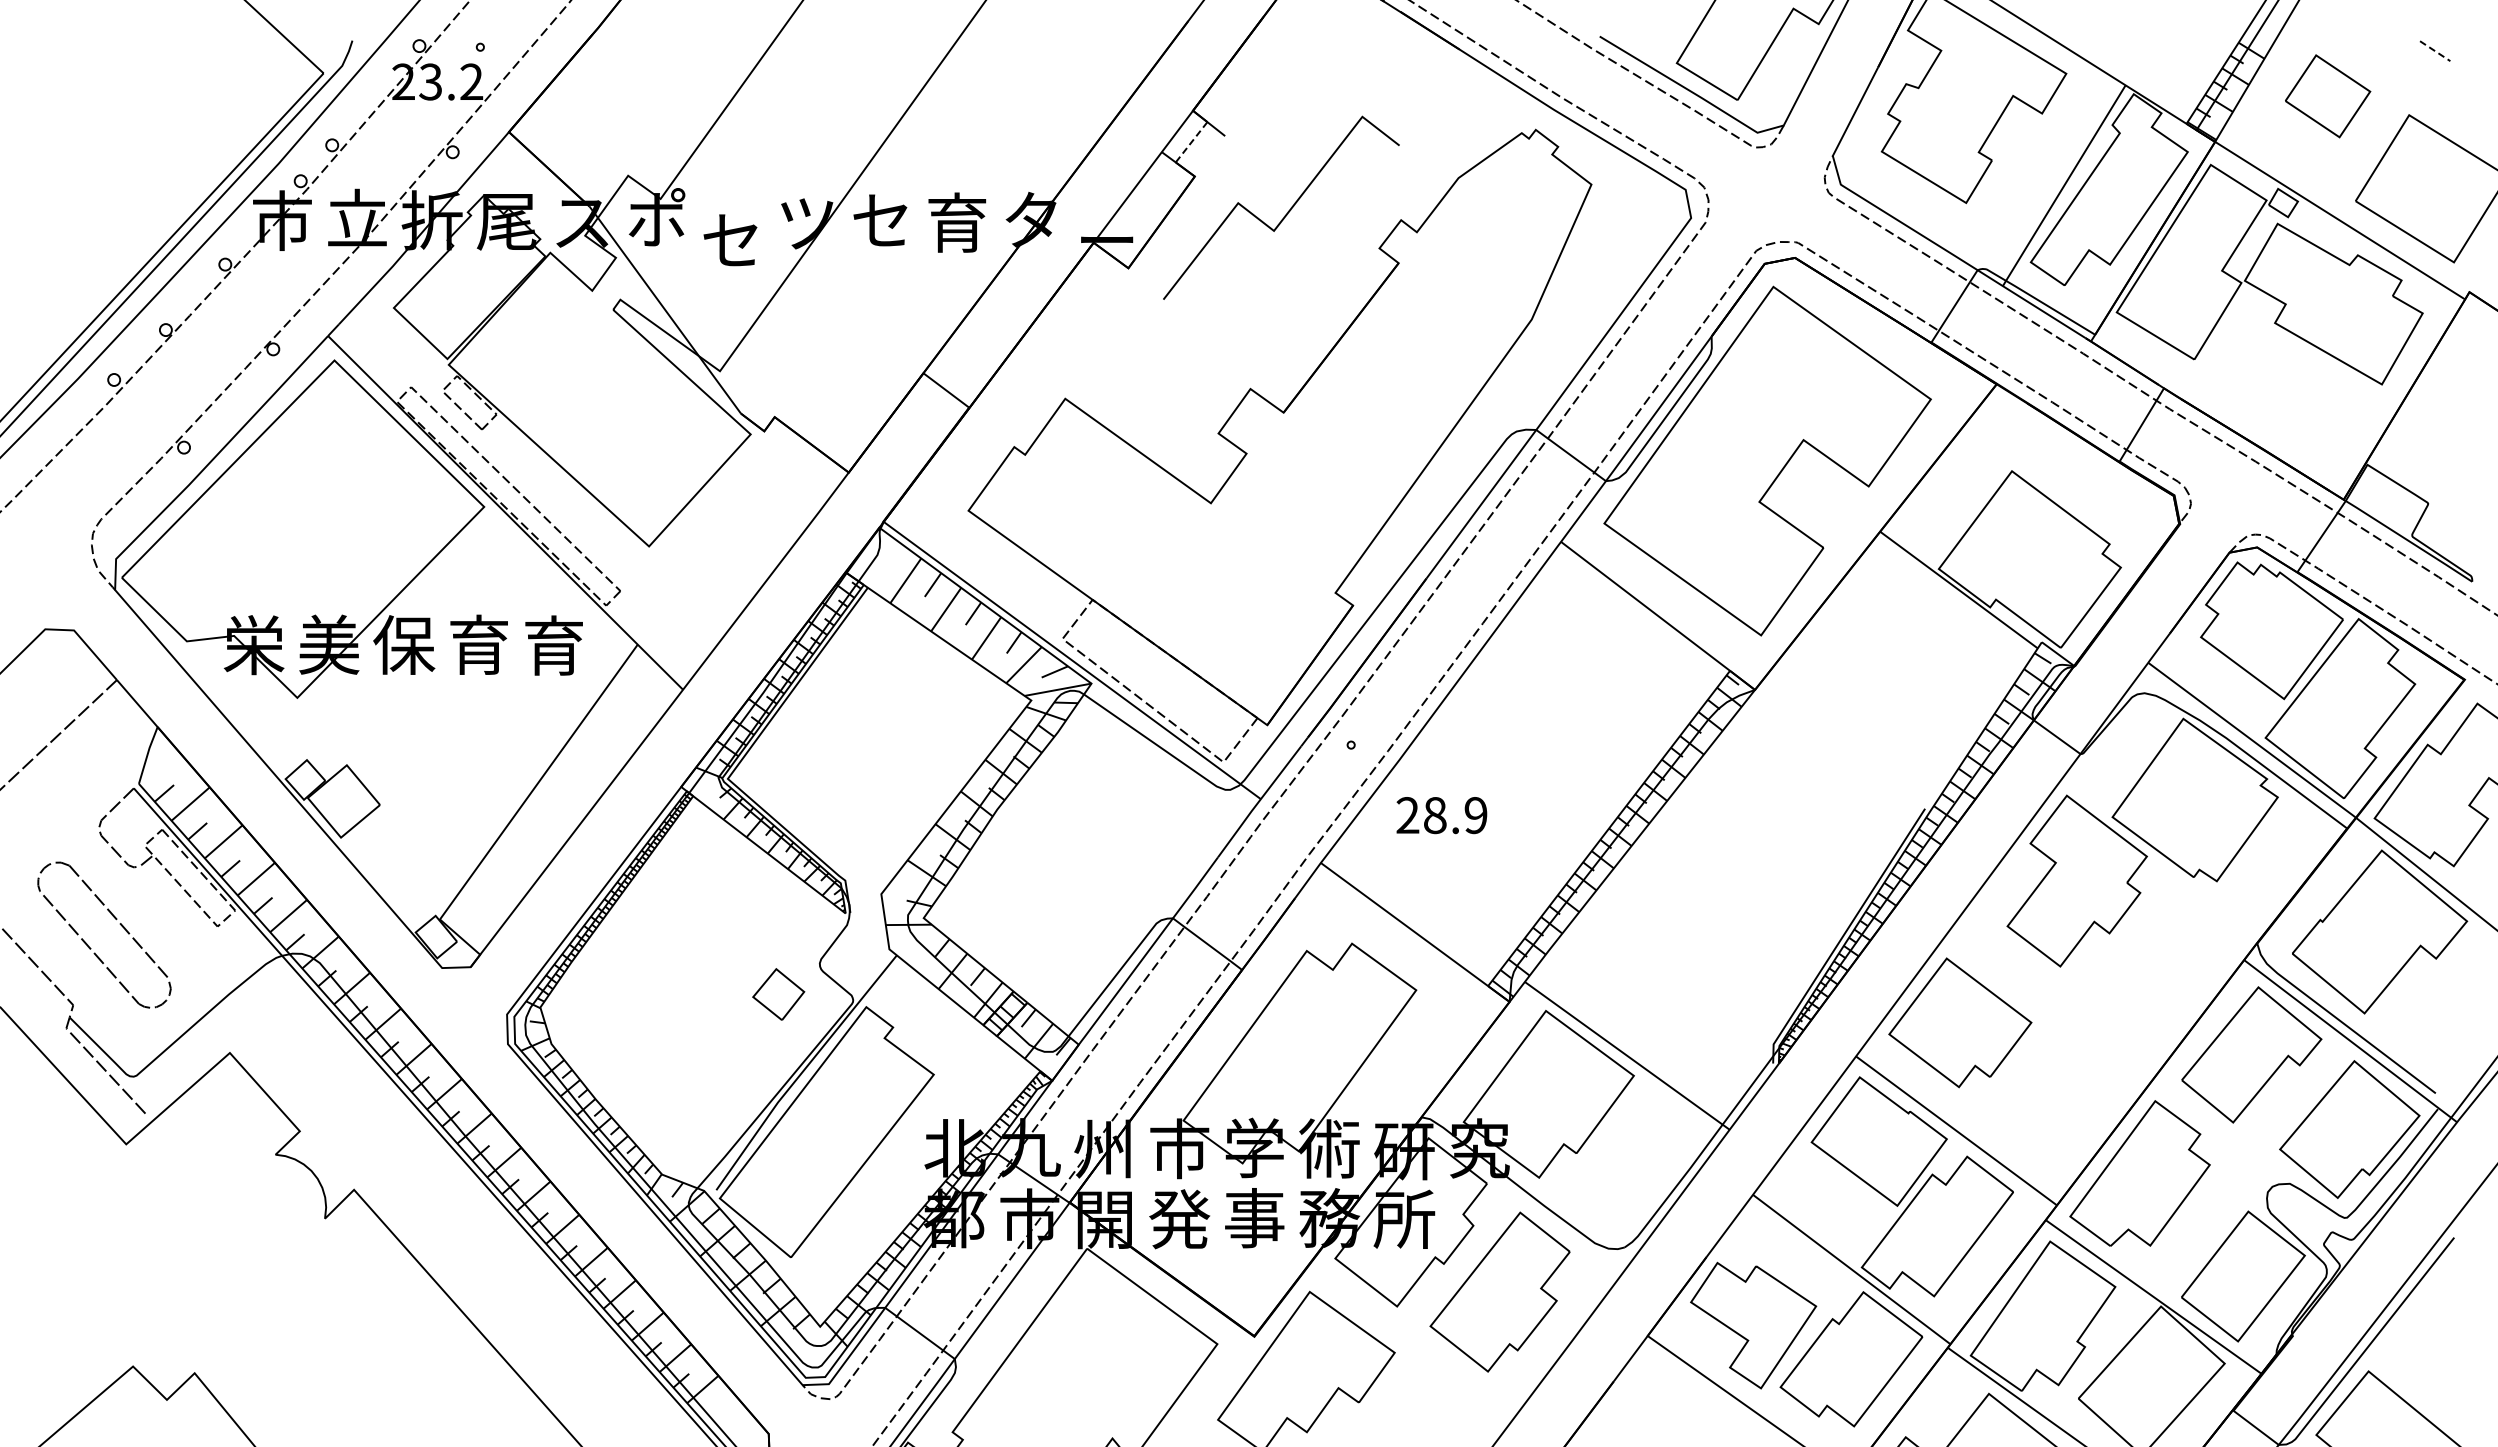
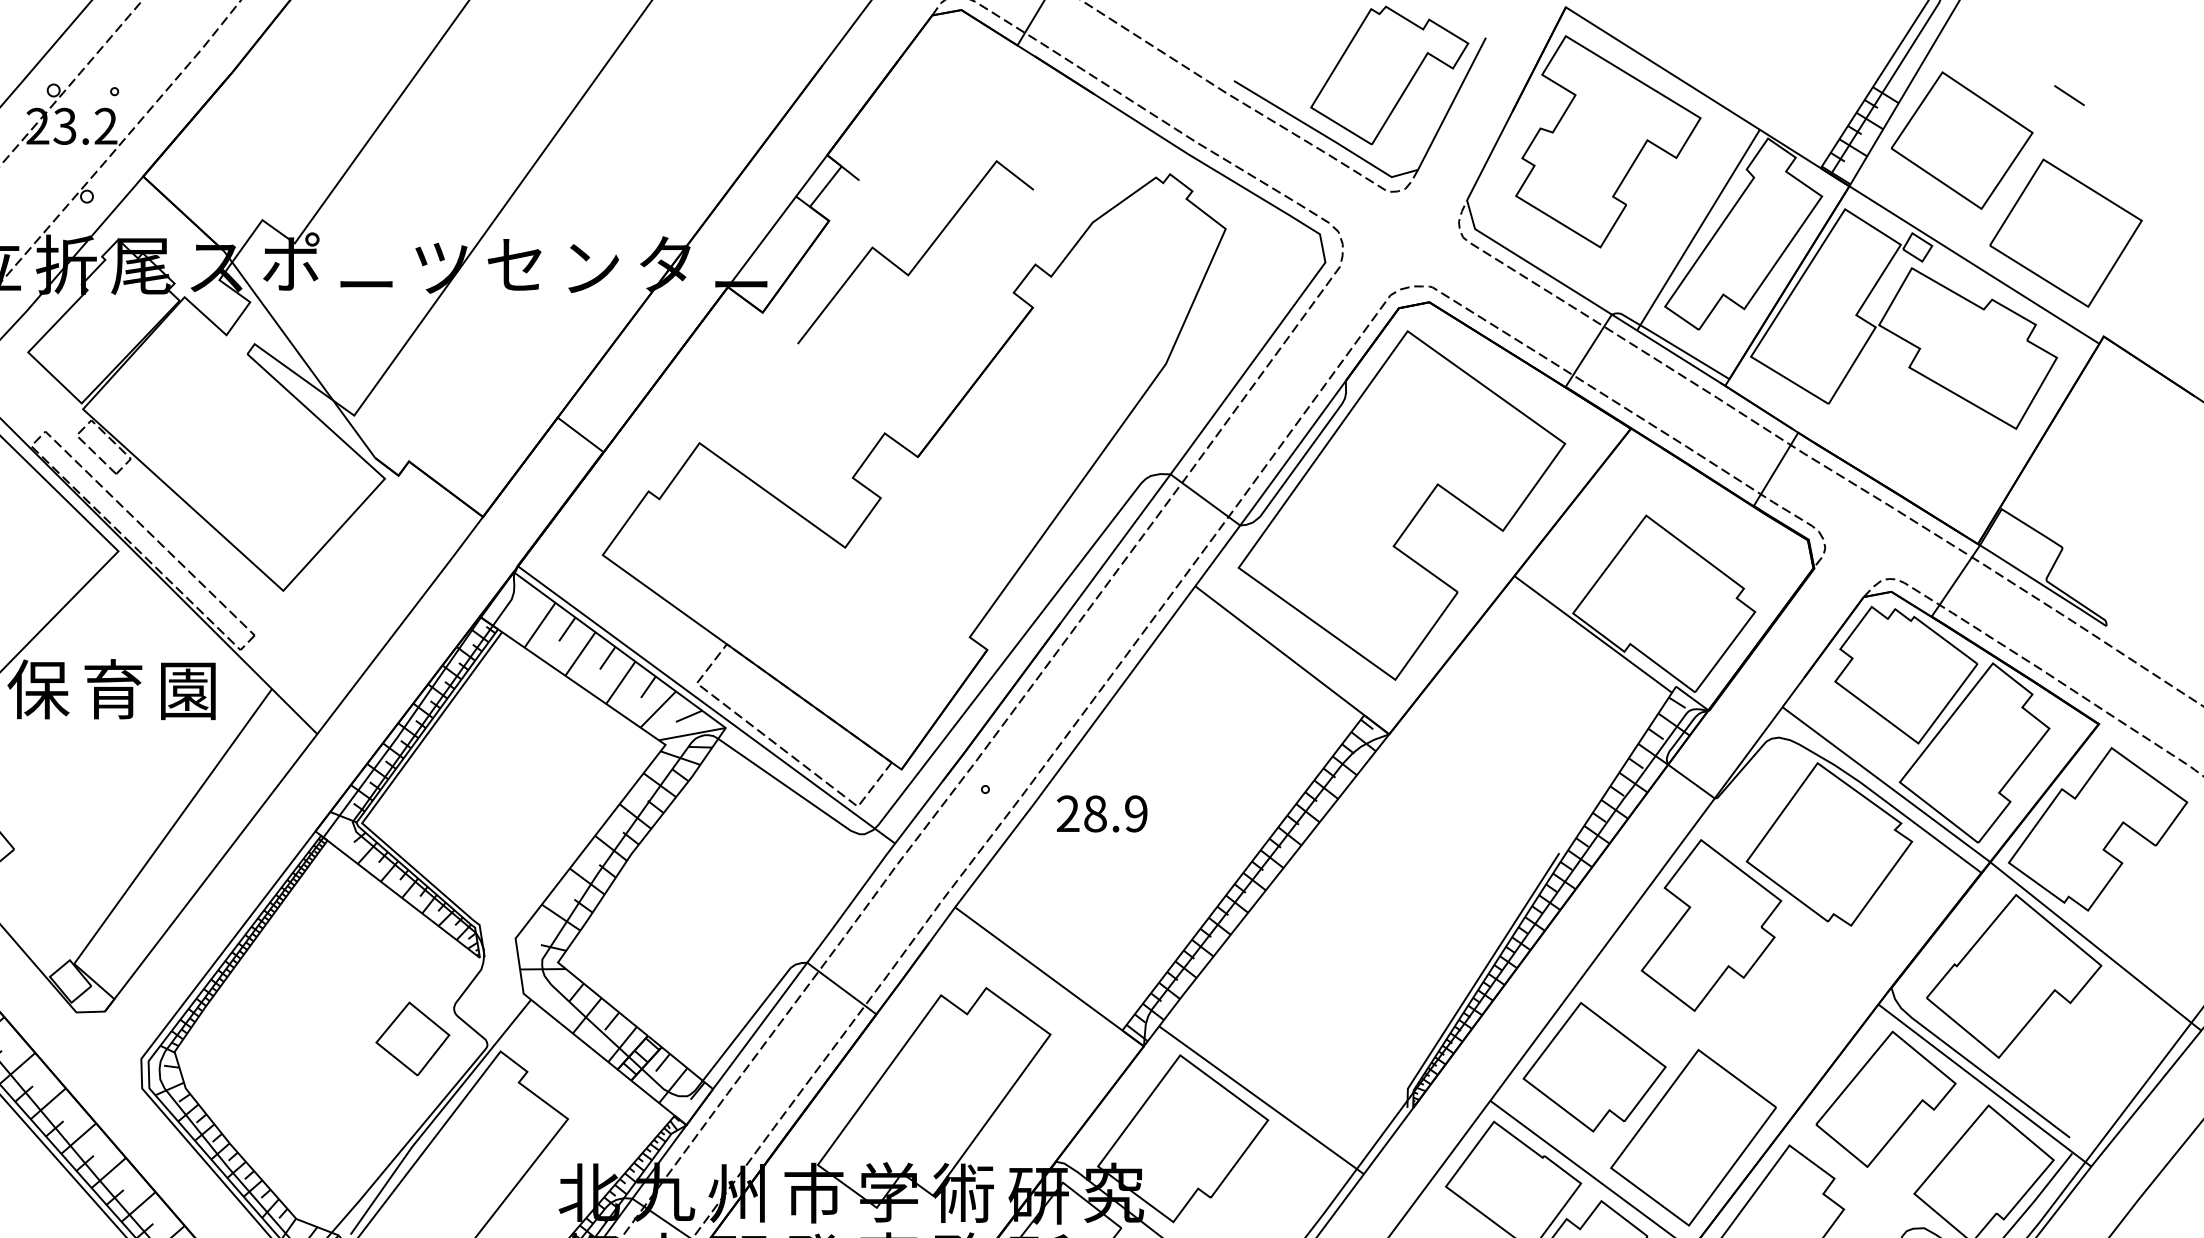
line: (2435, 51) -> (2069, 95), dashed -> solid
part: (2327, 96) -> (1961, 140), size x1.67
line: (1191, 142) -> (825, 186), dashed -> solid
text: (957, 222) -> (591, 266), 育 -> ン
text: (730, 240) -> (364, 284), セ -> ー
text: (553, 645) -> (187, 689), 育 -> 園
text: (1441, 815) -> (1101, 813), moved
part: (778, 994) -> (412, 1038), size x1.43
part: (2058, 1093) -> (1692, 1137), added

